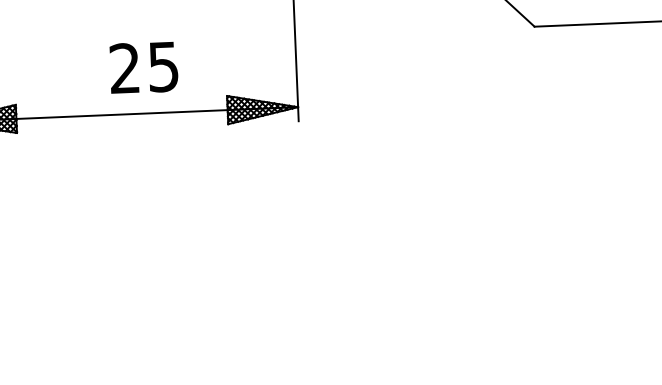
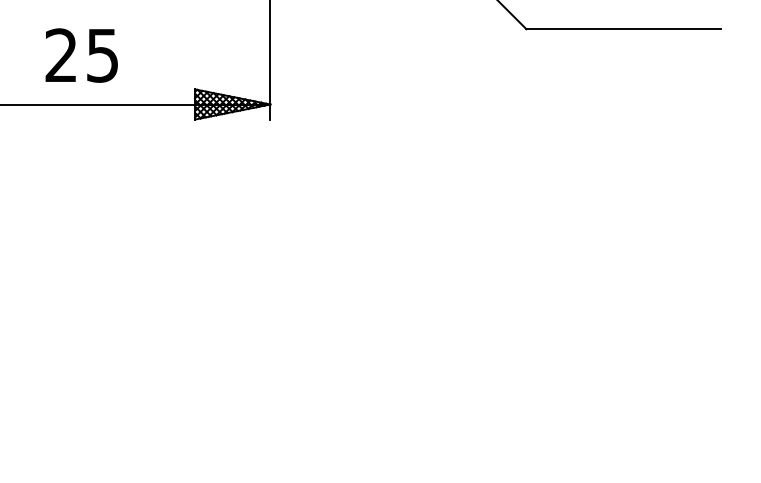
text: (143, 67) -> (81, 55), moved

